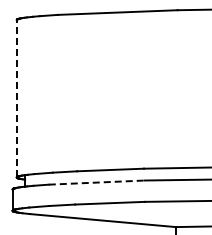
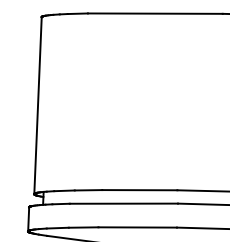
line: (16, 98) -> (37, 105), dashed -> solid
line: (97, 182) -> (124, 203), dashed -> solid

